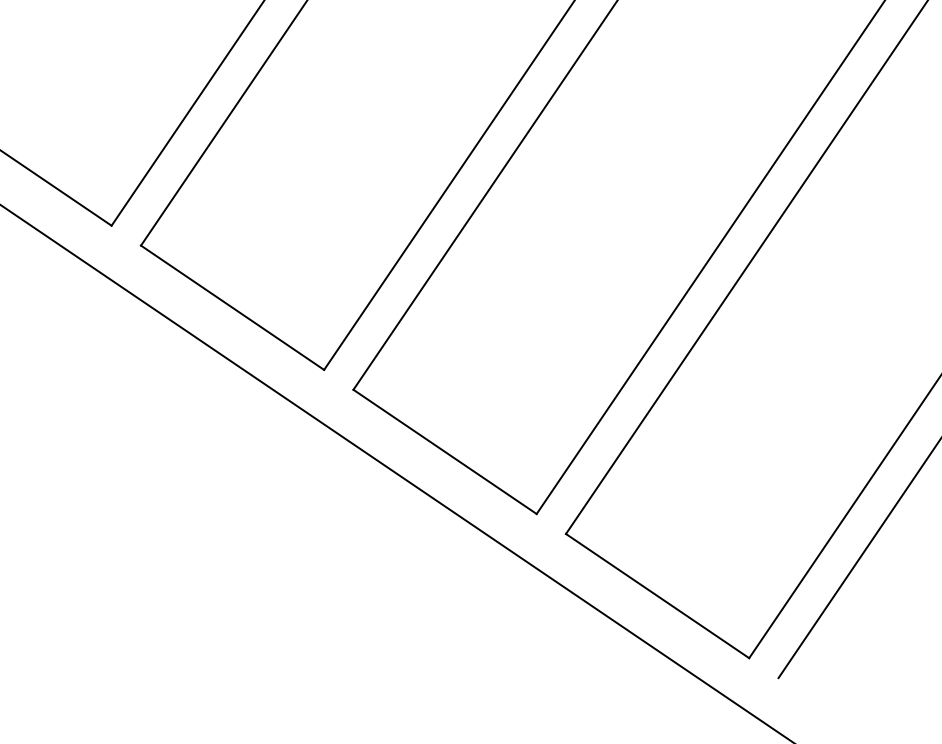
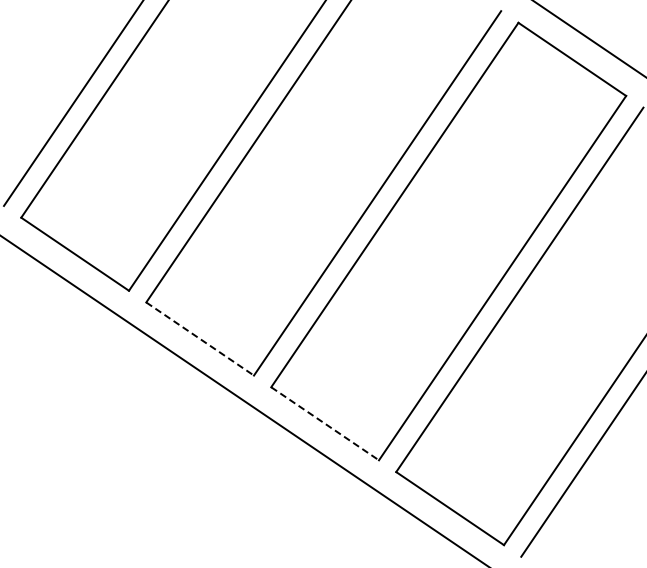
line: (233, 308) -> (200, 339), solid -> dashed
line: (445, 453) -> (325, 424), solid -> dashed

